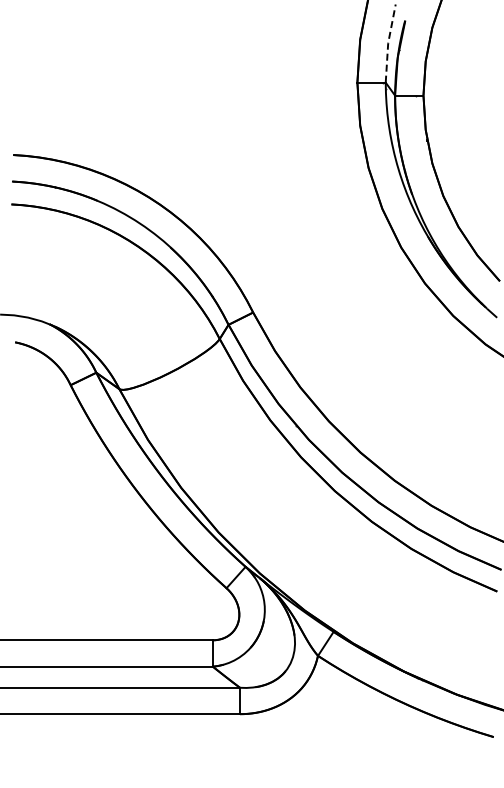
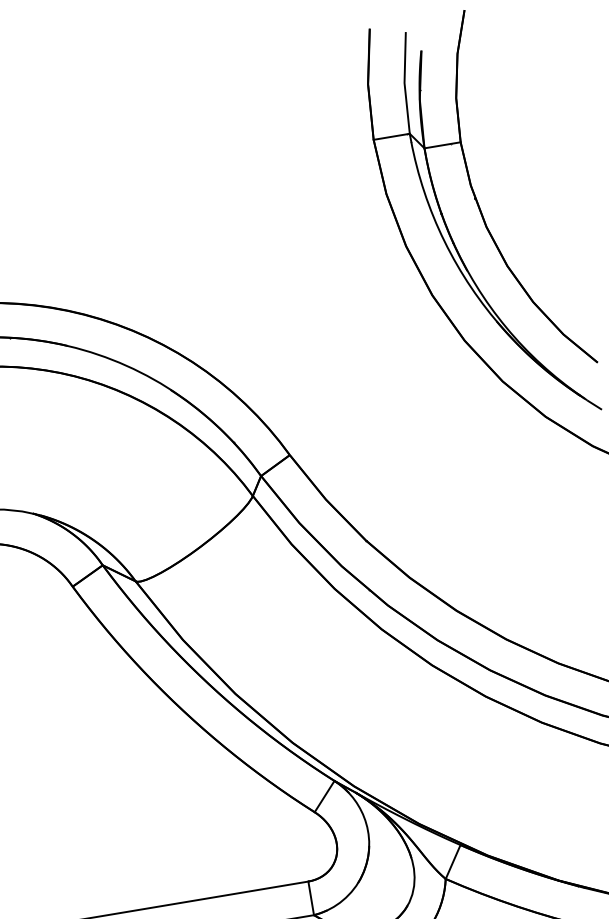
line: (388, 43) -> (404, 83), dashed -> solid

